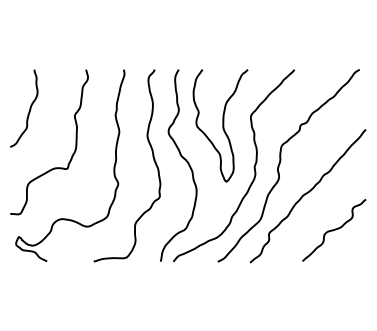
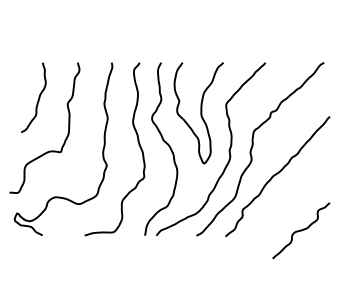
curve: (29, 108) -> (38, 97), moved
curve: (334, 230) -> (301, 230), moved

